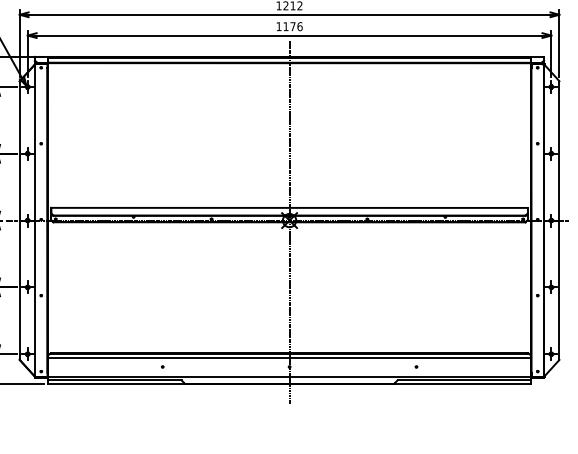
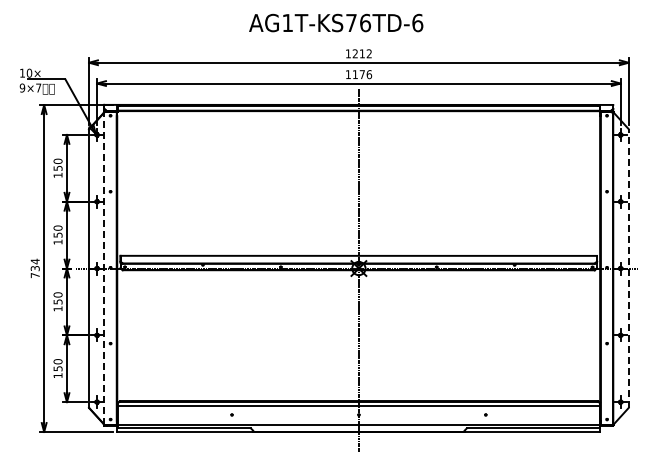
line: (35, 220) -> (104, 268), solid -> dashed
line: (559, 220) -> (628, 268), solid -> dashed

